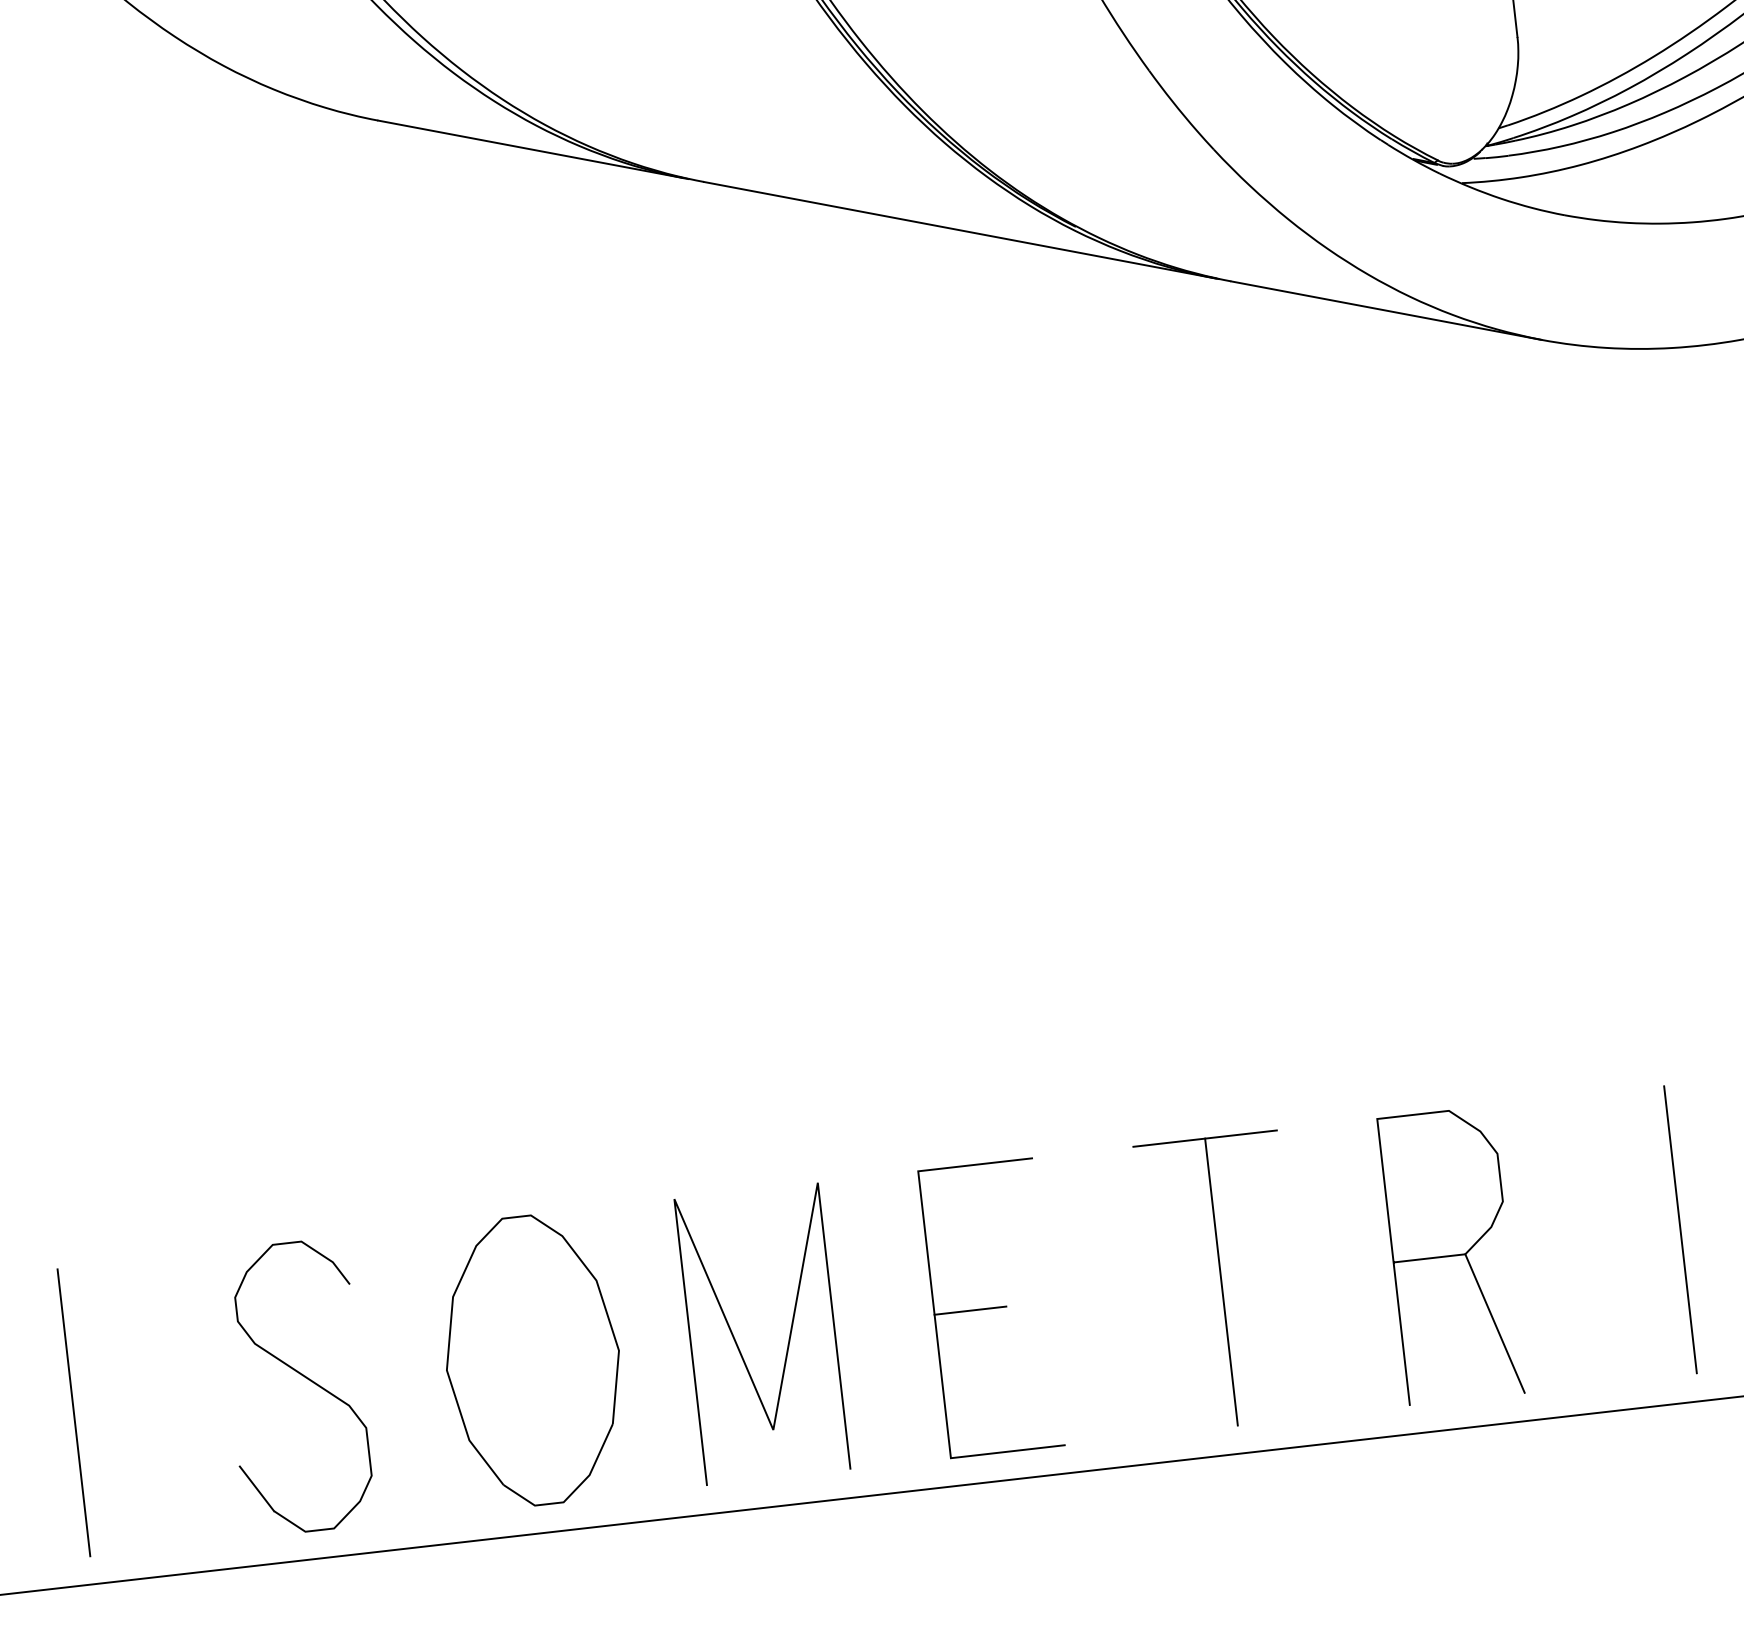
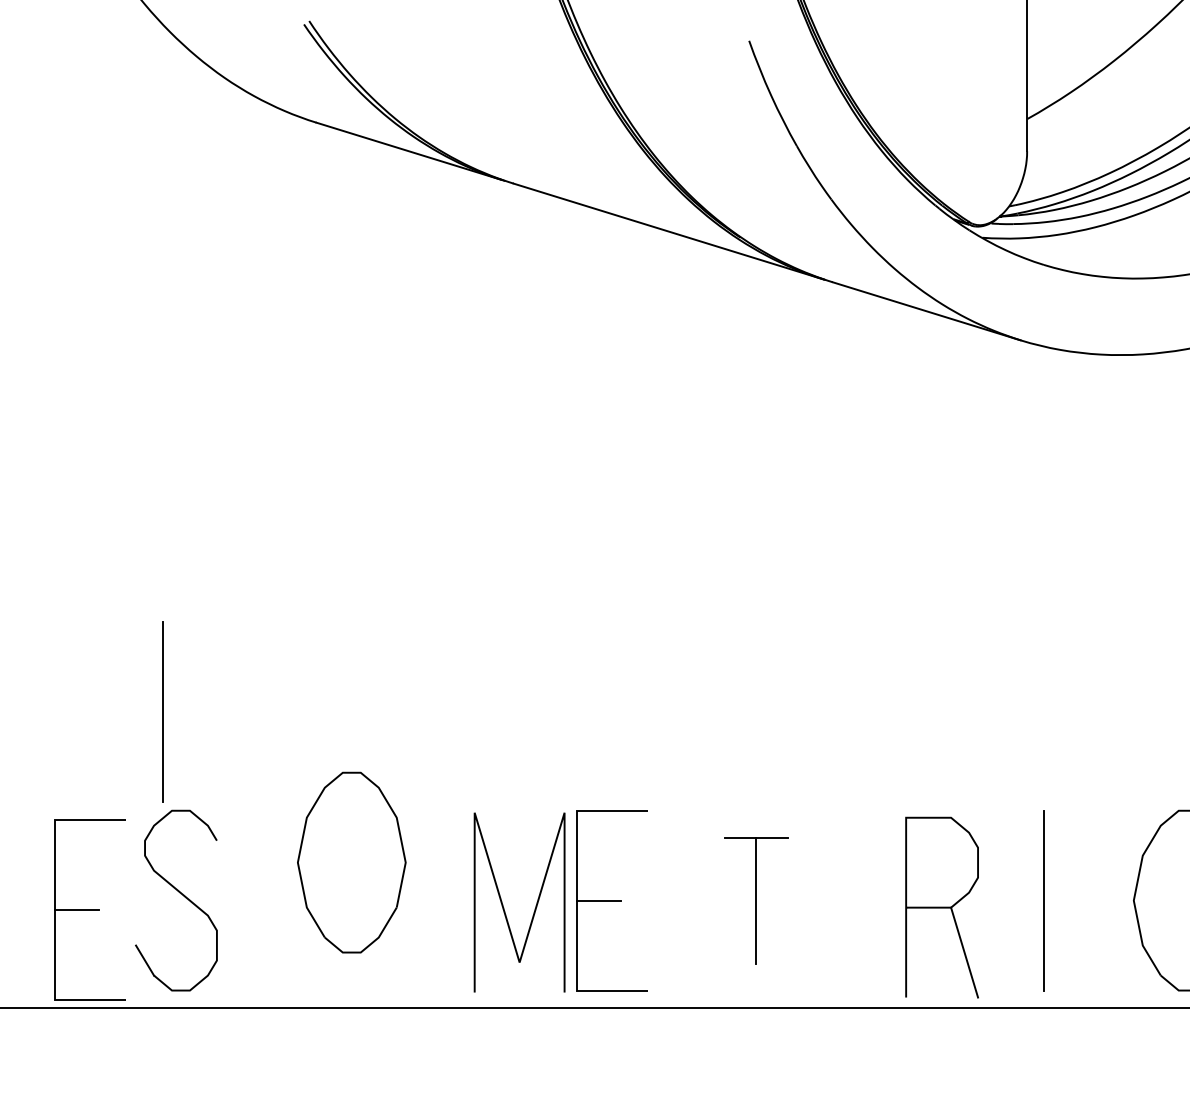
part: (1449, 1255) -> (941, 907), moved
part: (1220, 1281) -> (755, 900), size x0.7
line: (739, 1344) -> (504, 907), moved
part: (532, 1360) -> (351, 862), moved
line: (72, 1412) -> (162, 711), moved
part: (159, 1417) -> (89, 909), added

